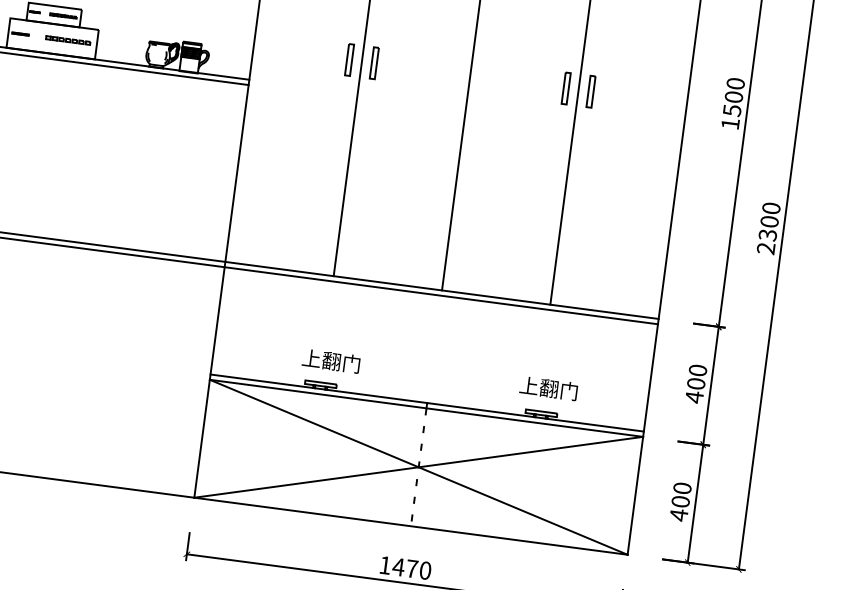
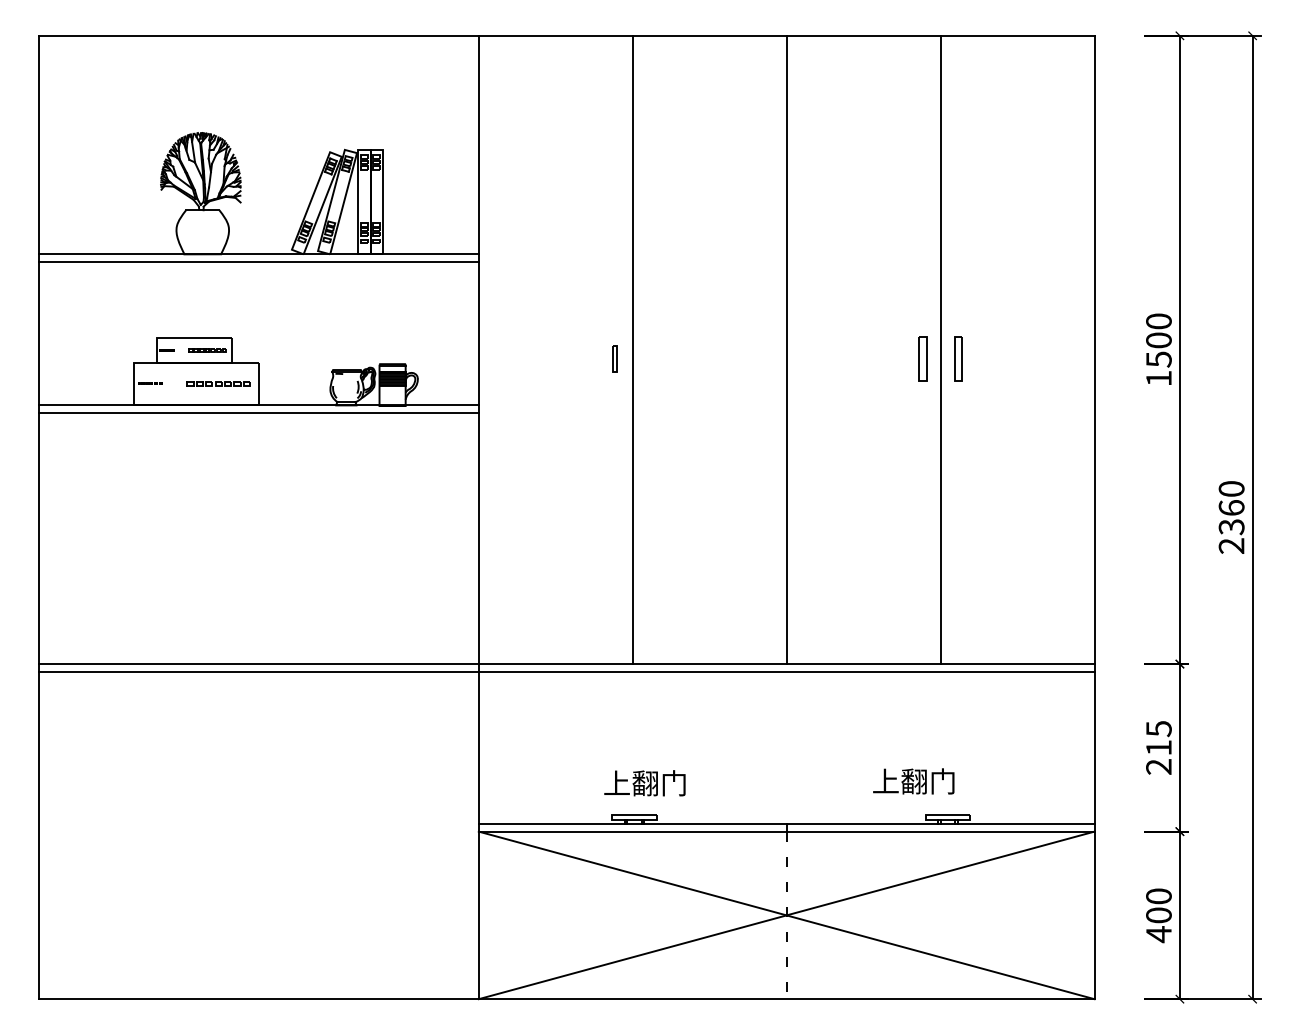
part: (349, 59) -> (615, 358), size x0.6
part: (374, 62) -> (650, 358), removed
text: (769, 221) -> (1231, 507), 2300 -> 2360
text: (695, 384) -> (1158, 748), 400 -> 215
text: (548, 388) -> (913, 781), moved

